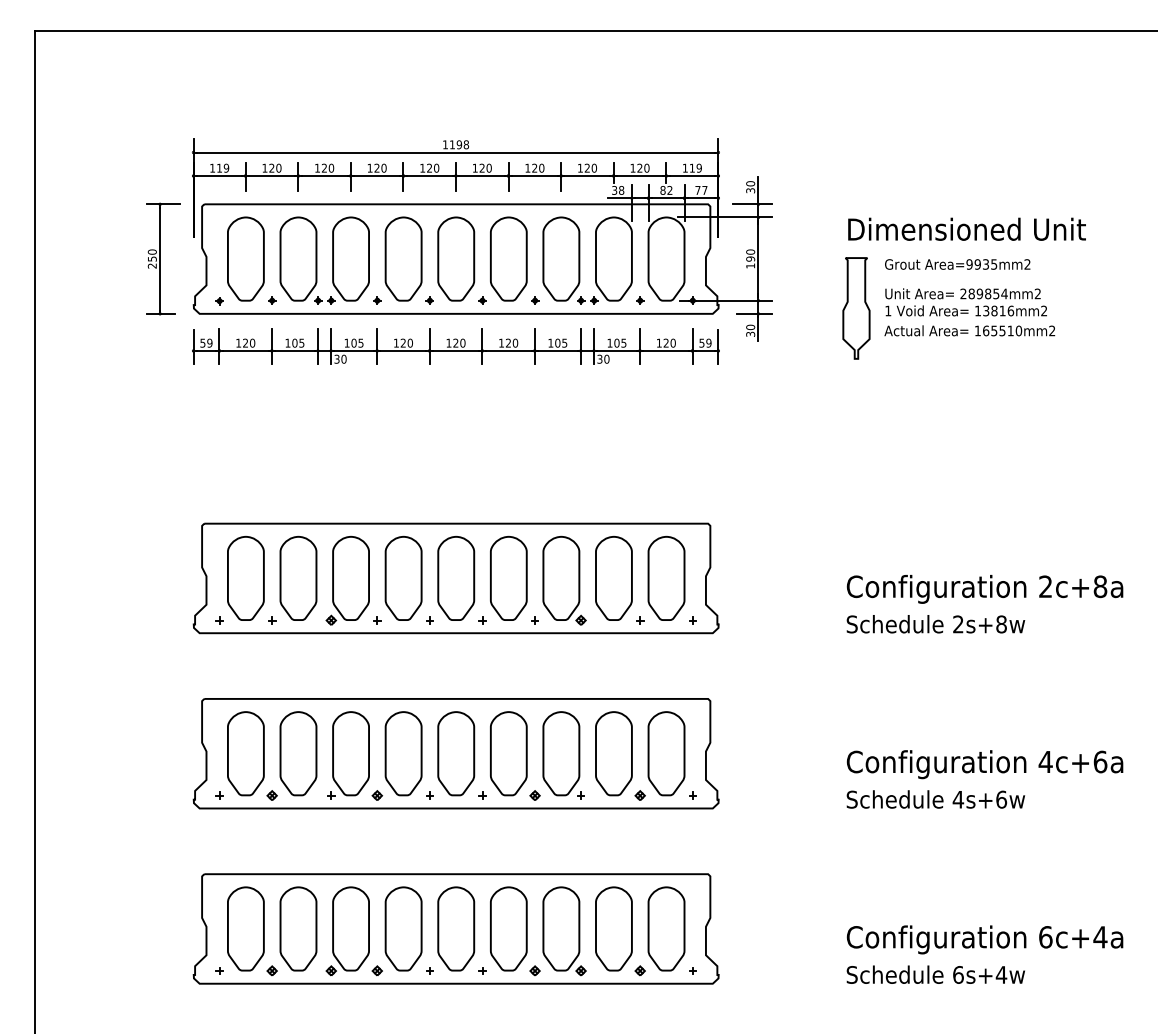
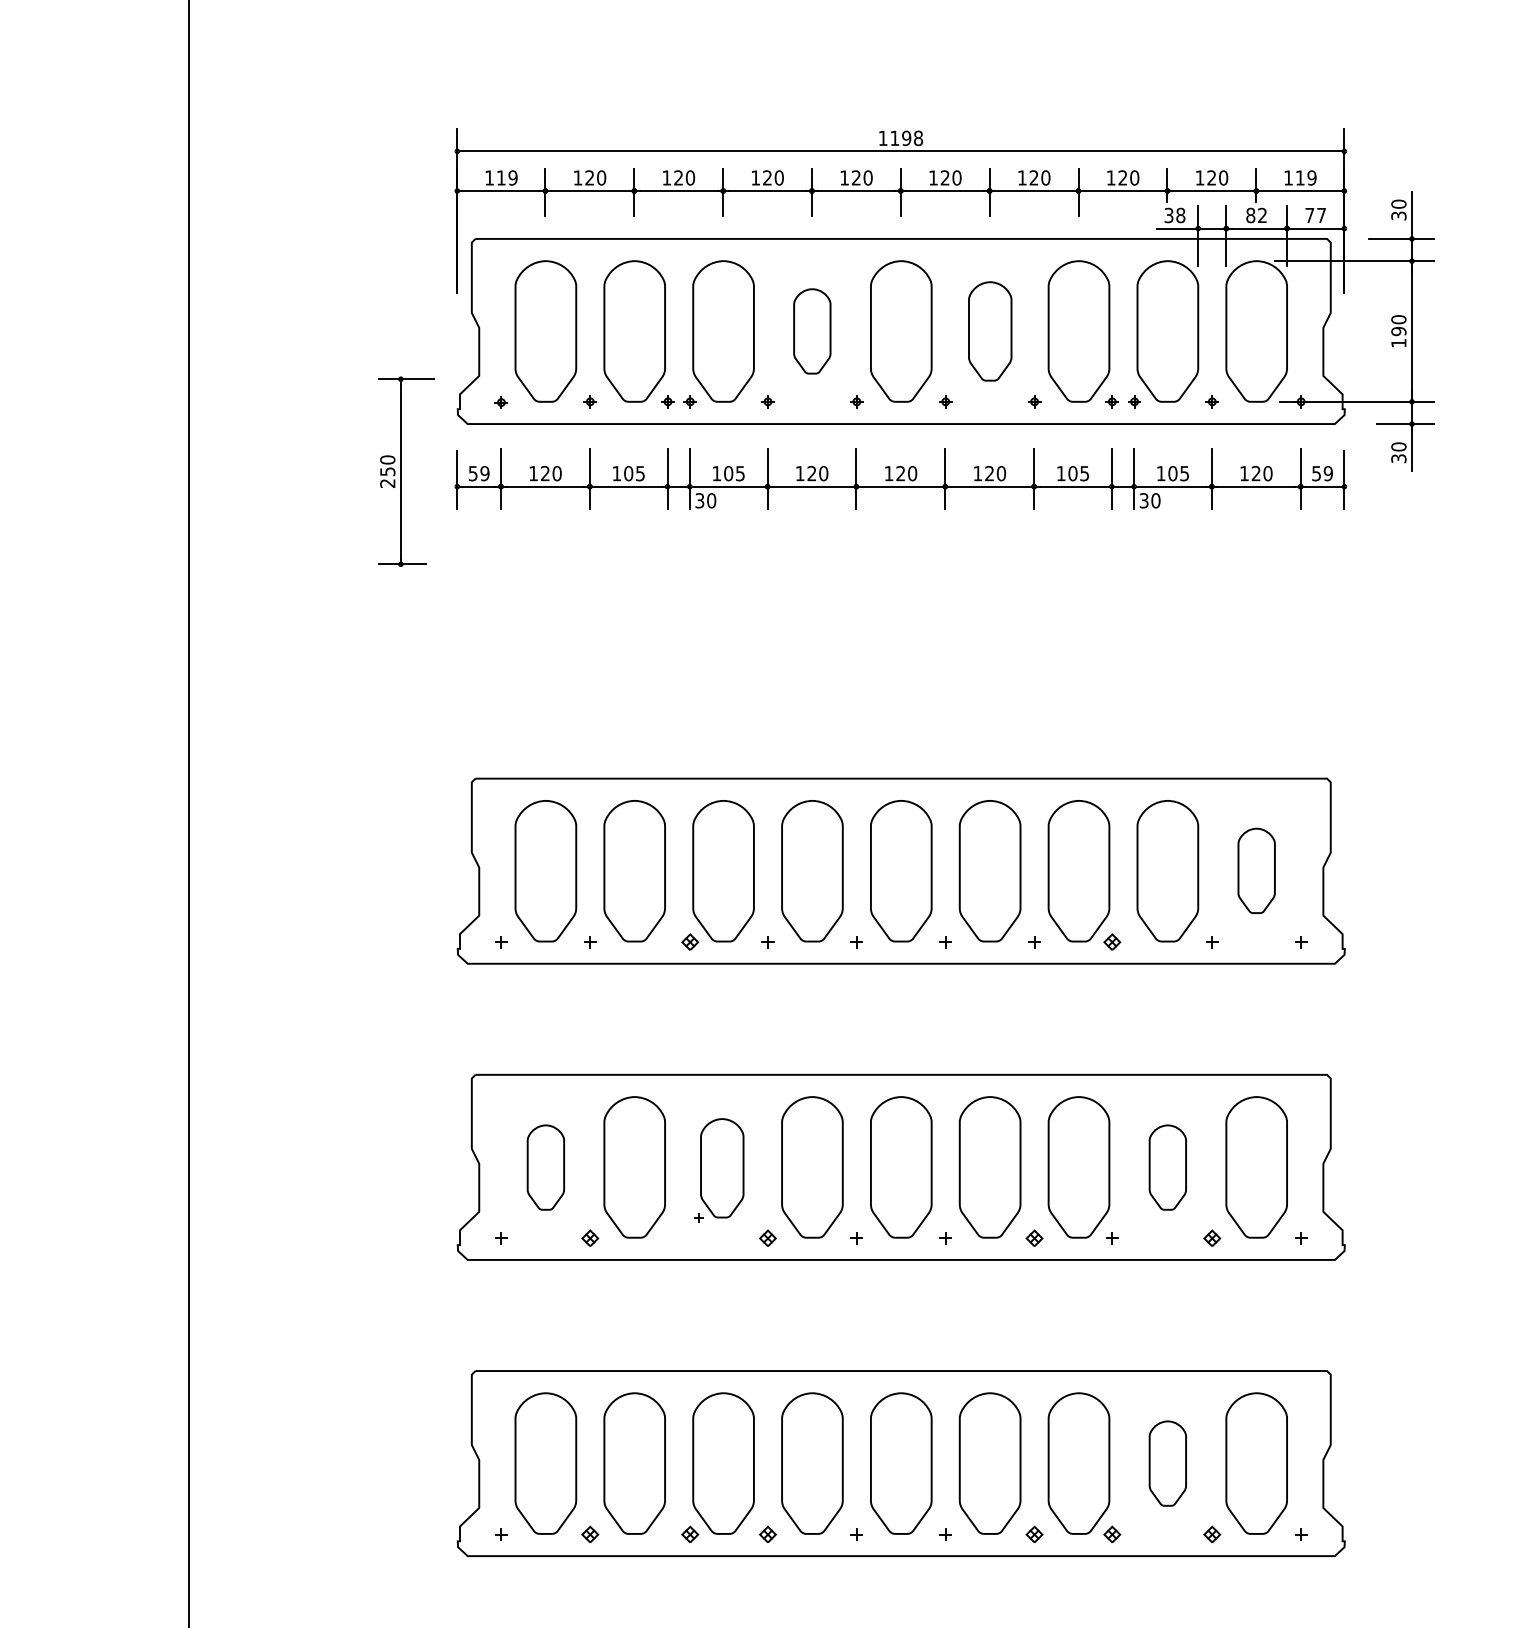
part: (163, 258) -> (406, 470), moved
part: (403, 258) -> (812, 330), size x0.6
part: (508, 258) -> (989, 330), size x0.7
part: (666, 577) -> (1256, 869), size x0.6
part: (245, 753) -> (545, 1167), size x0.6
part: (613, 753) -> (1167, 1167), size x0.6
part: (348, 755) -> (719, 1170), size x0.7
part: (613, 928) -> (1167, 1462), size x0.6

